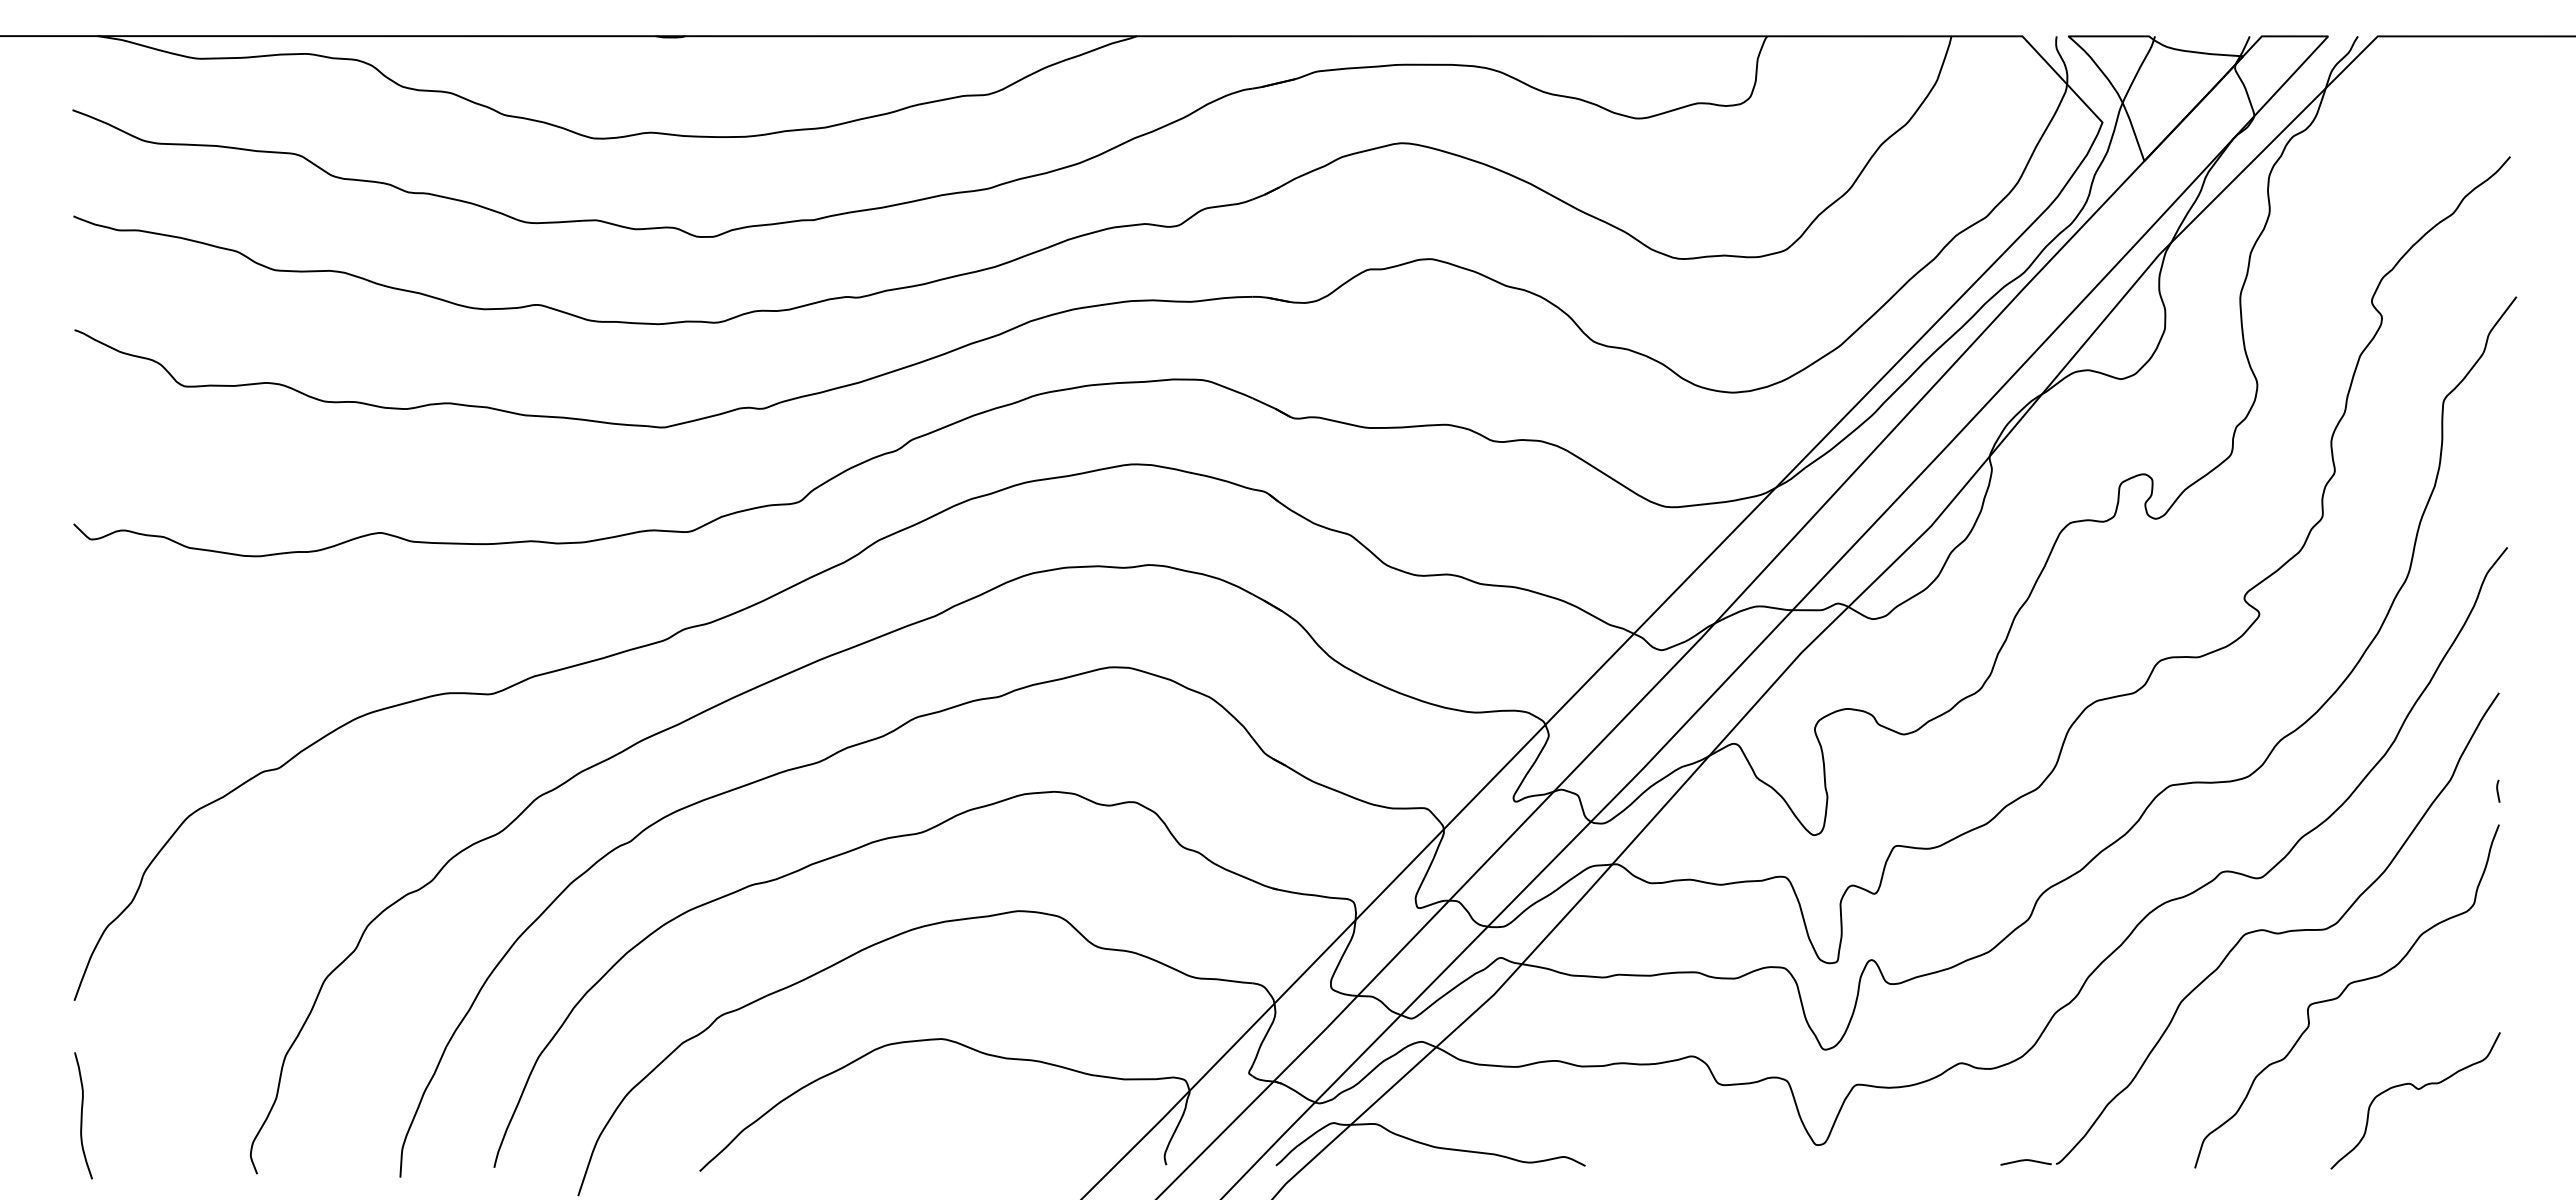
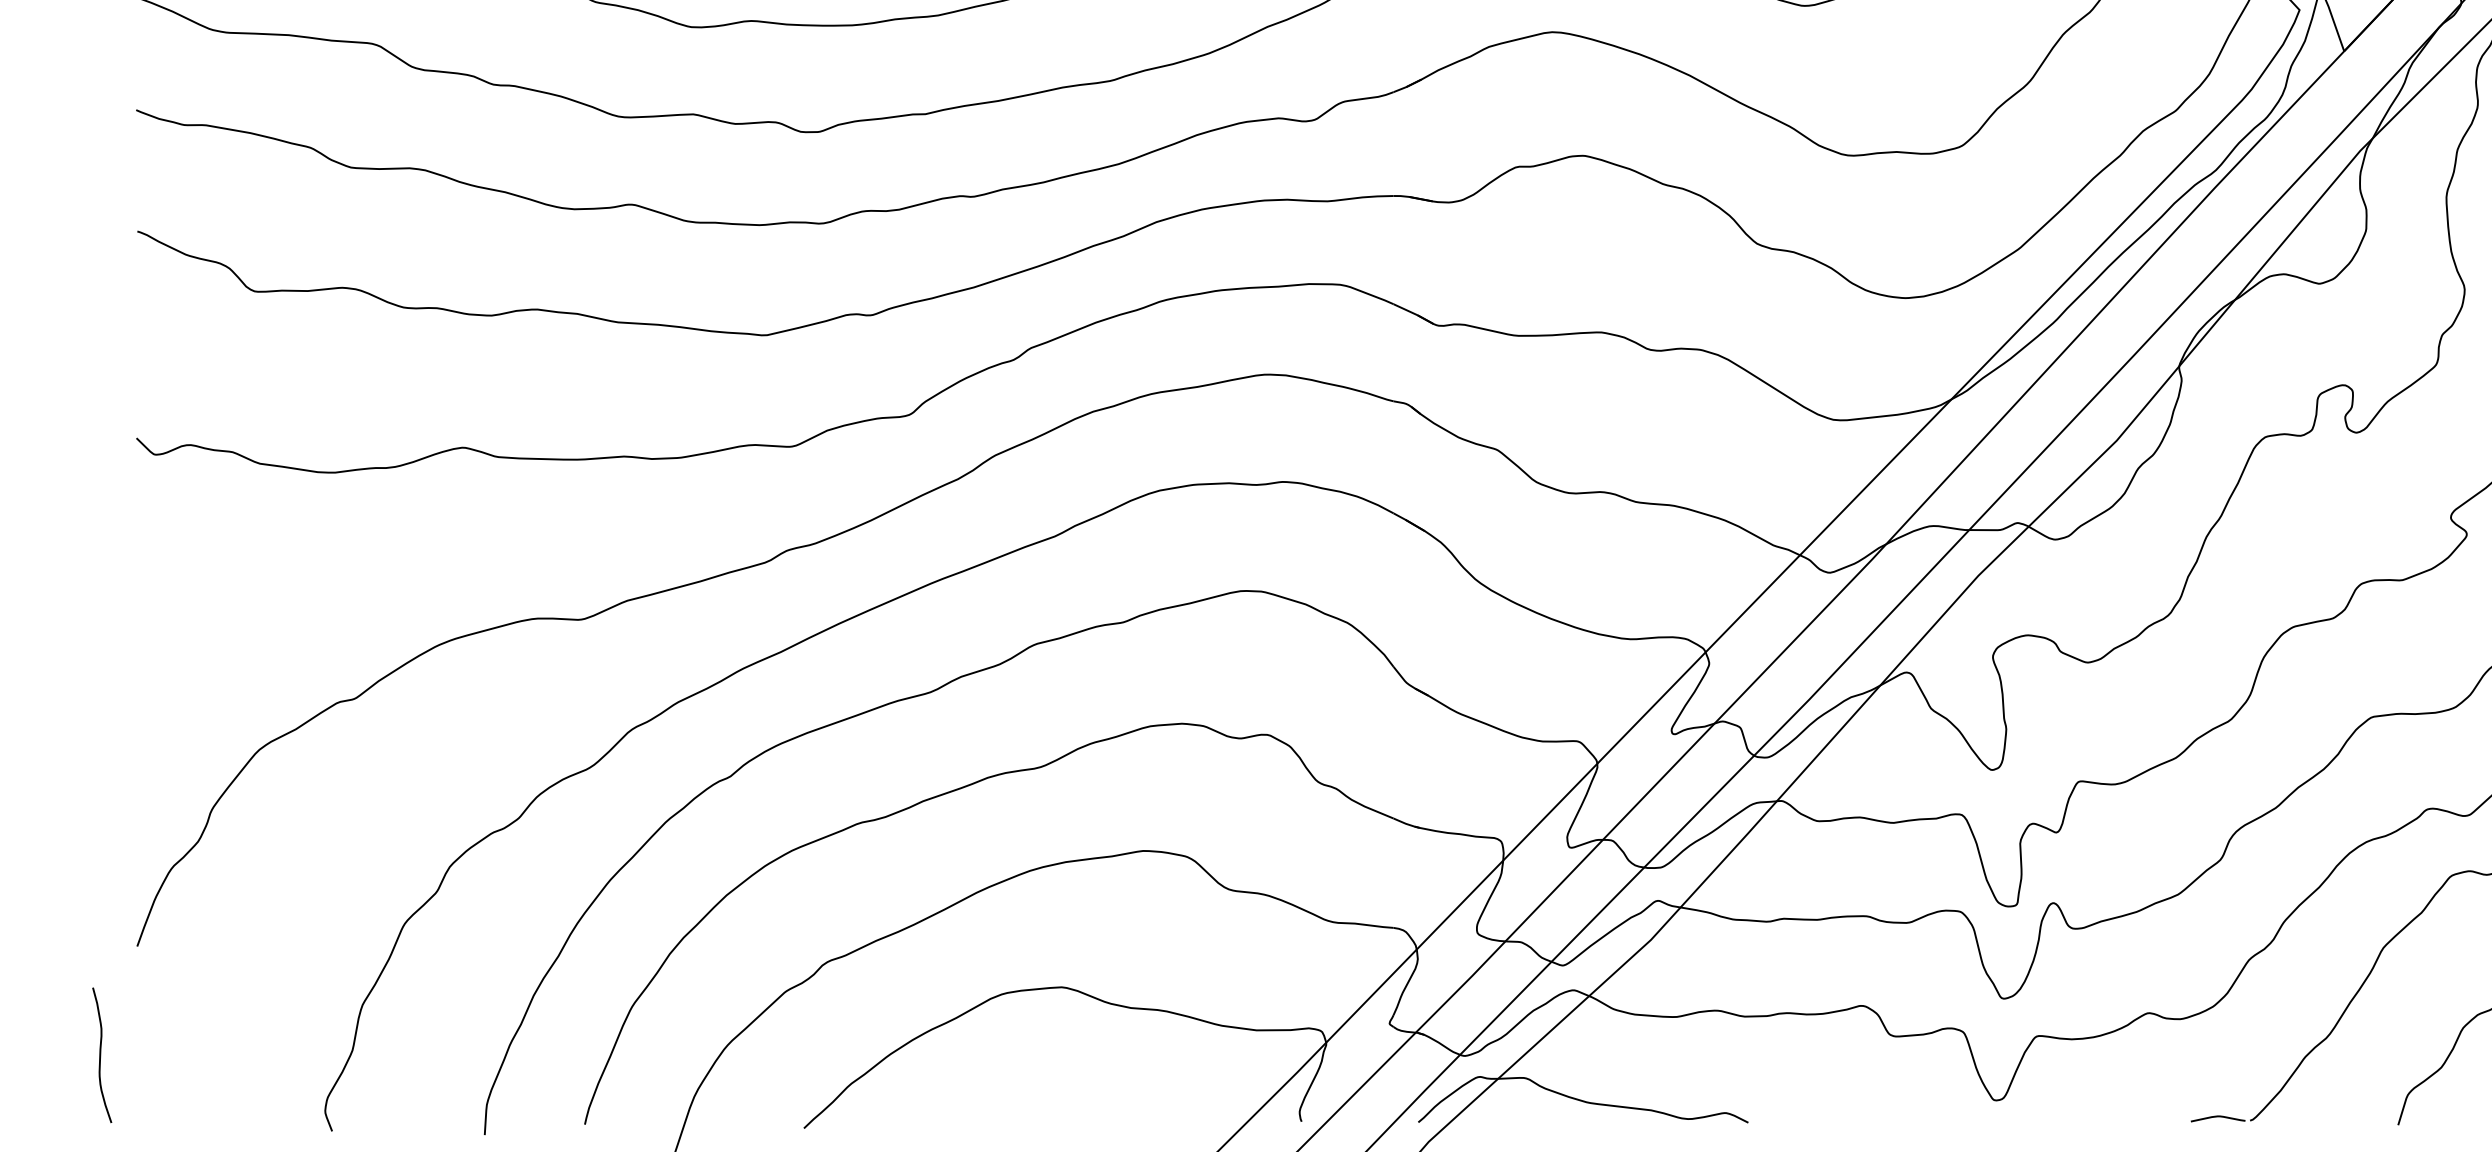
curve: (82, 1115) -> (101, 1054), moved

